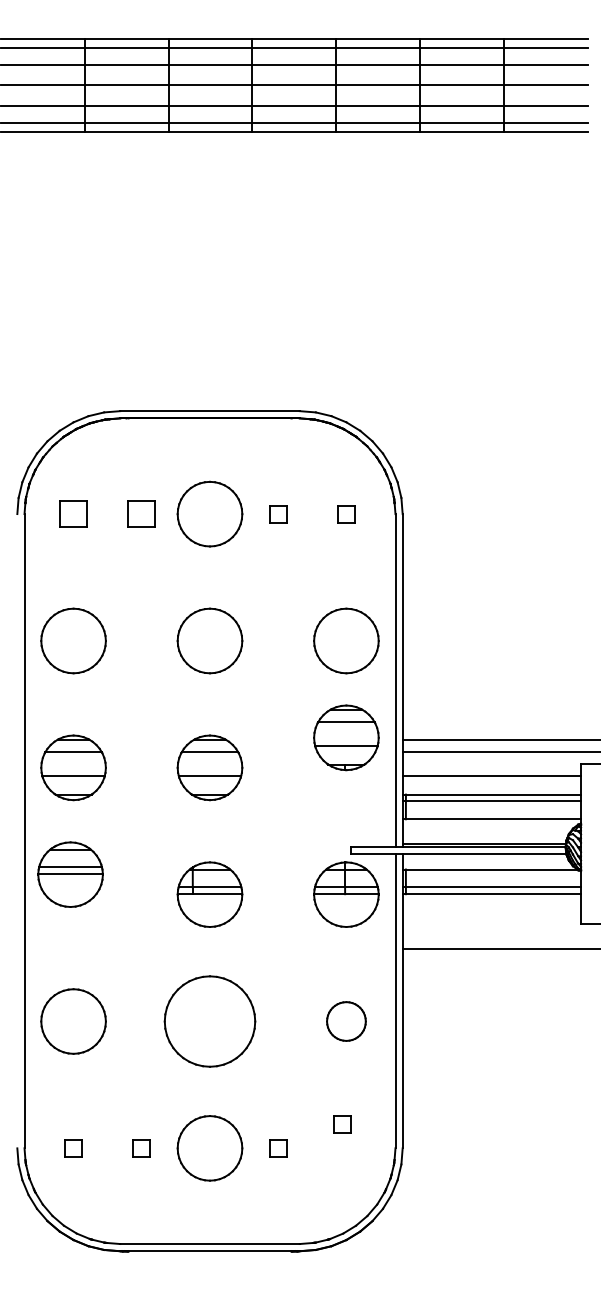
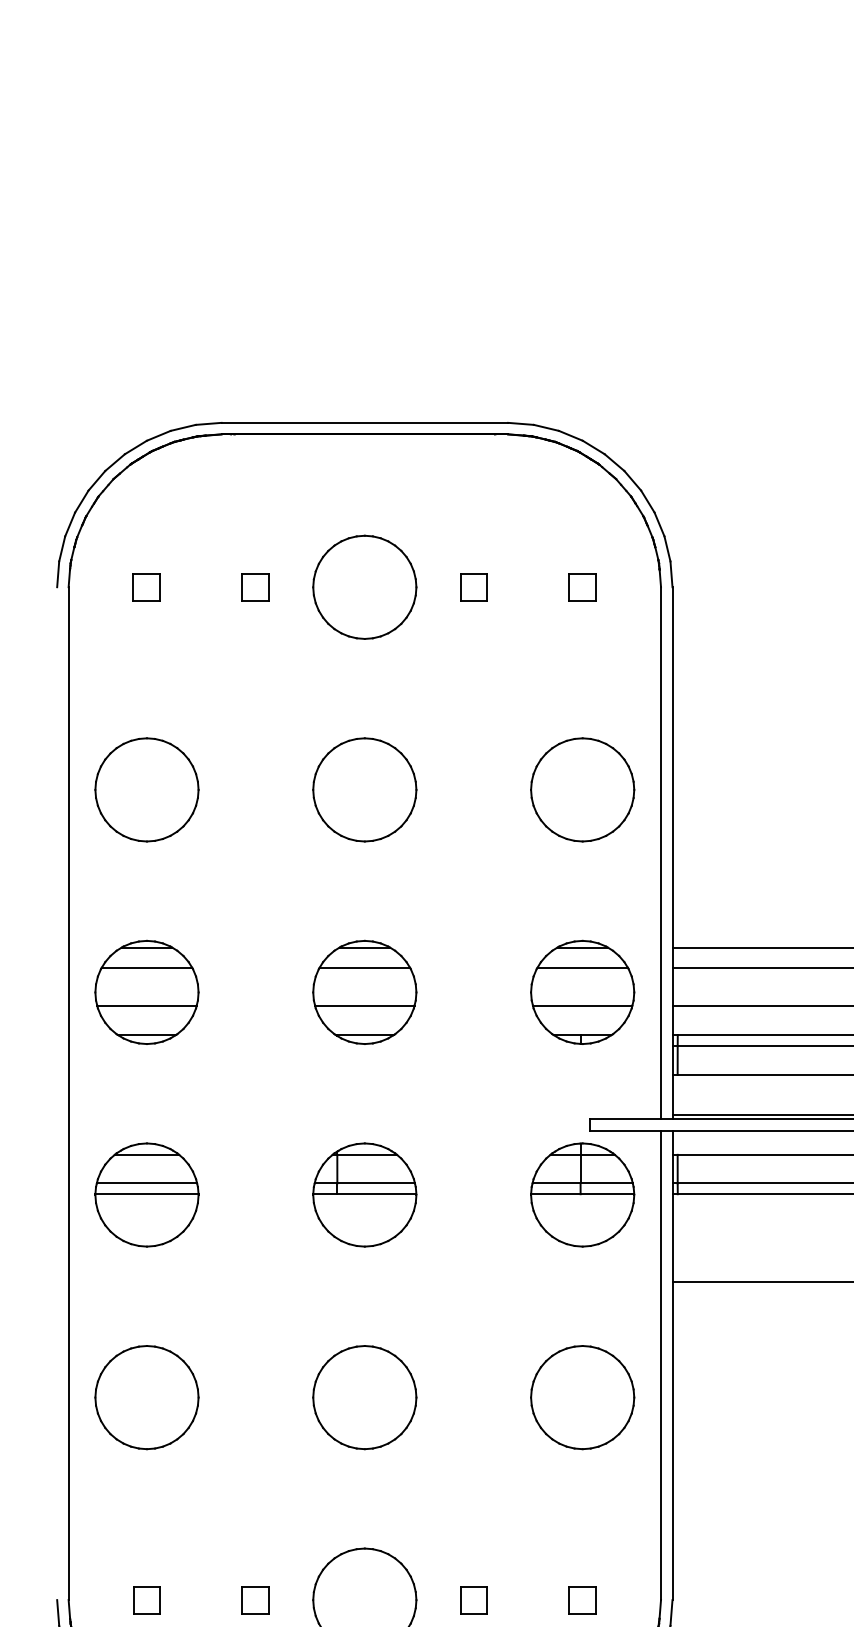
part: (73, 514) -> (146, 587), size x0.62
part: (141, 514) -> (255, 587), size x0.62
part: (346, 737) -> (582, 991), moved
part: (70, 874) -> (146, 1194), moved
part: (209, 1021) -> (364, 1397), size x0.71
part: (346, 1021) -> (582, 1397), size x1.67
part: (342, 1124) -> (582, 1600), moved

